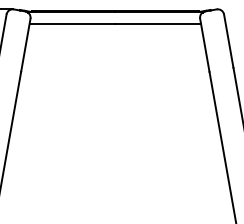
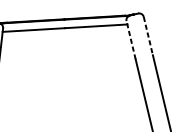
line: (228, 41) -> (148, 36), solid -> dashed
line: (204, 44) -> (130, 39), solid -> dashed

